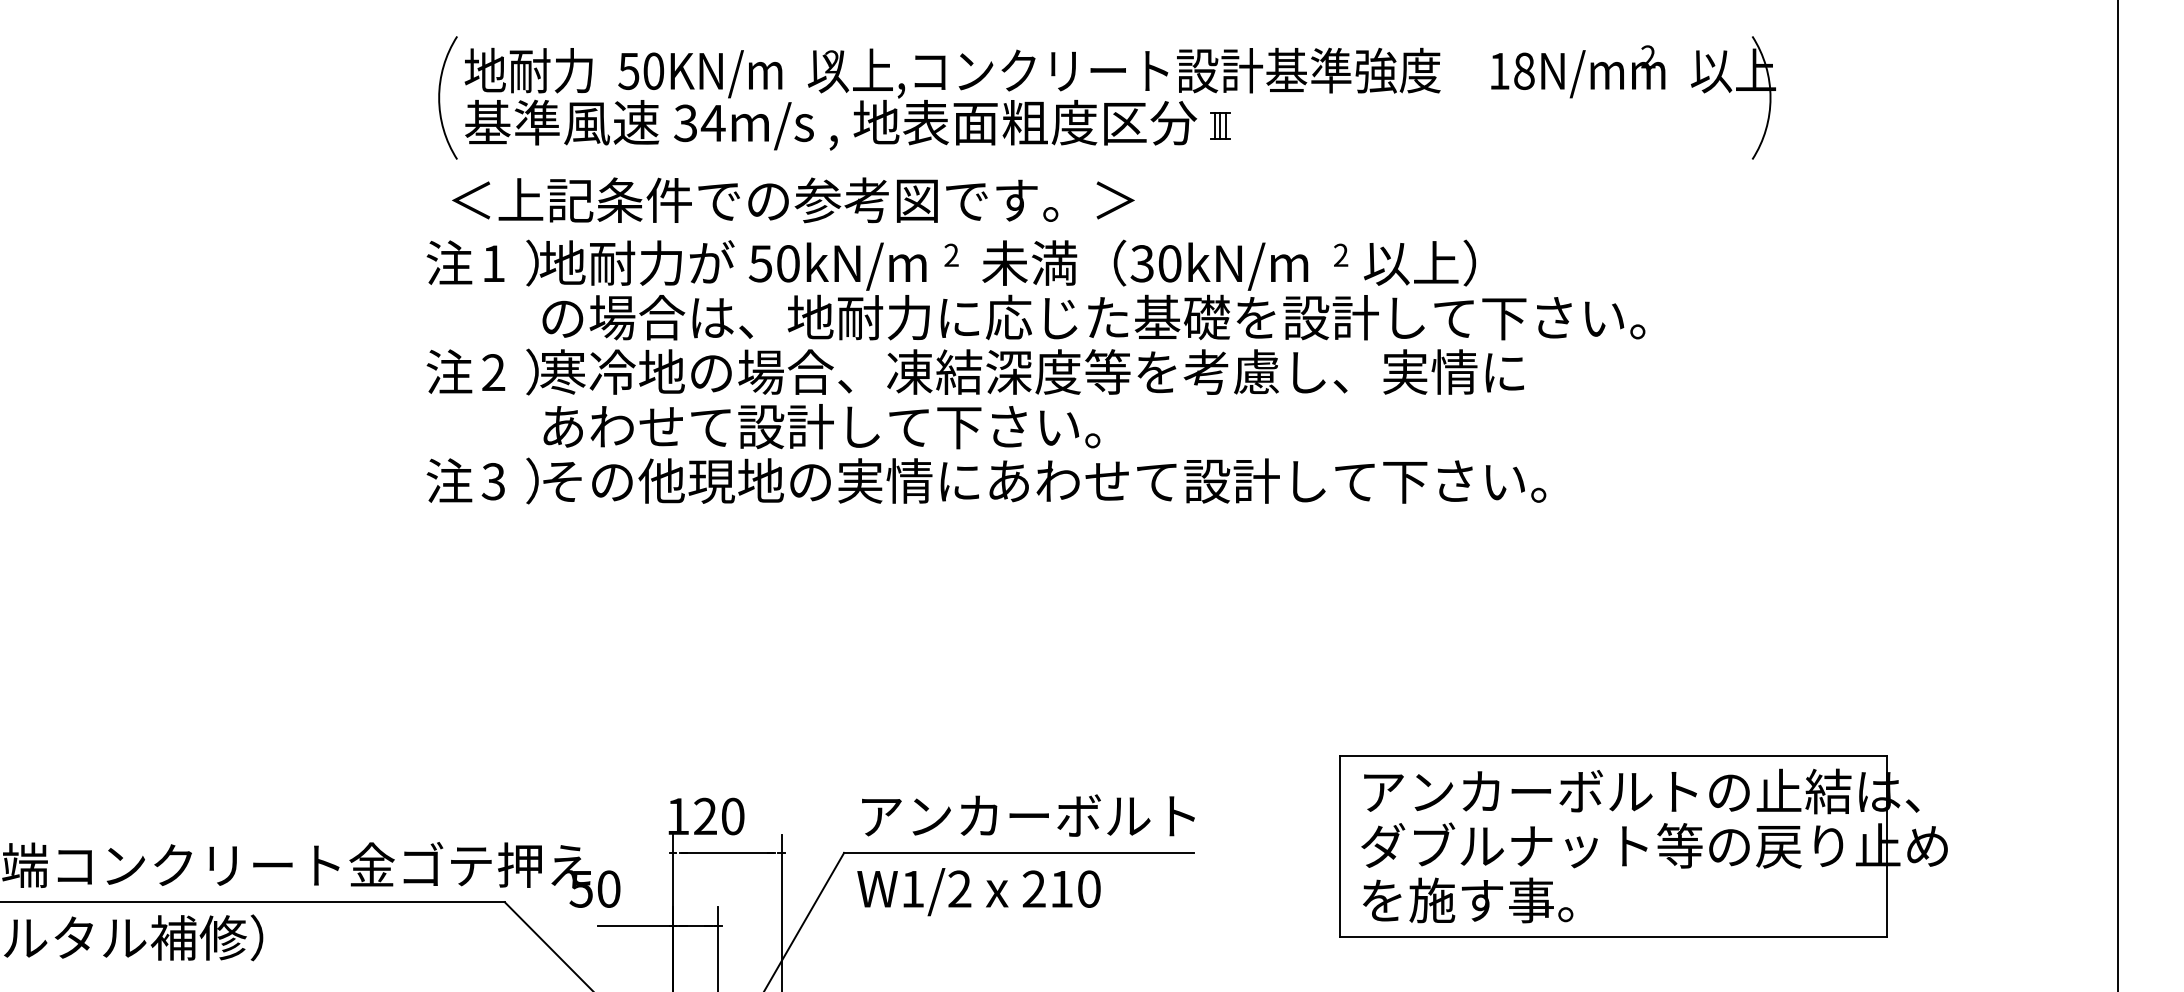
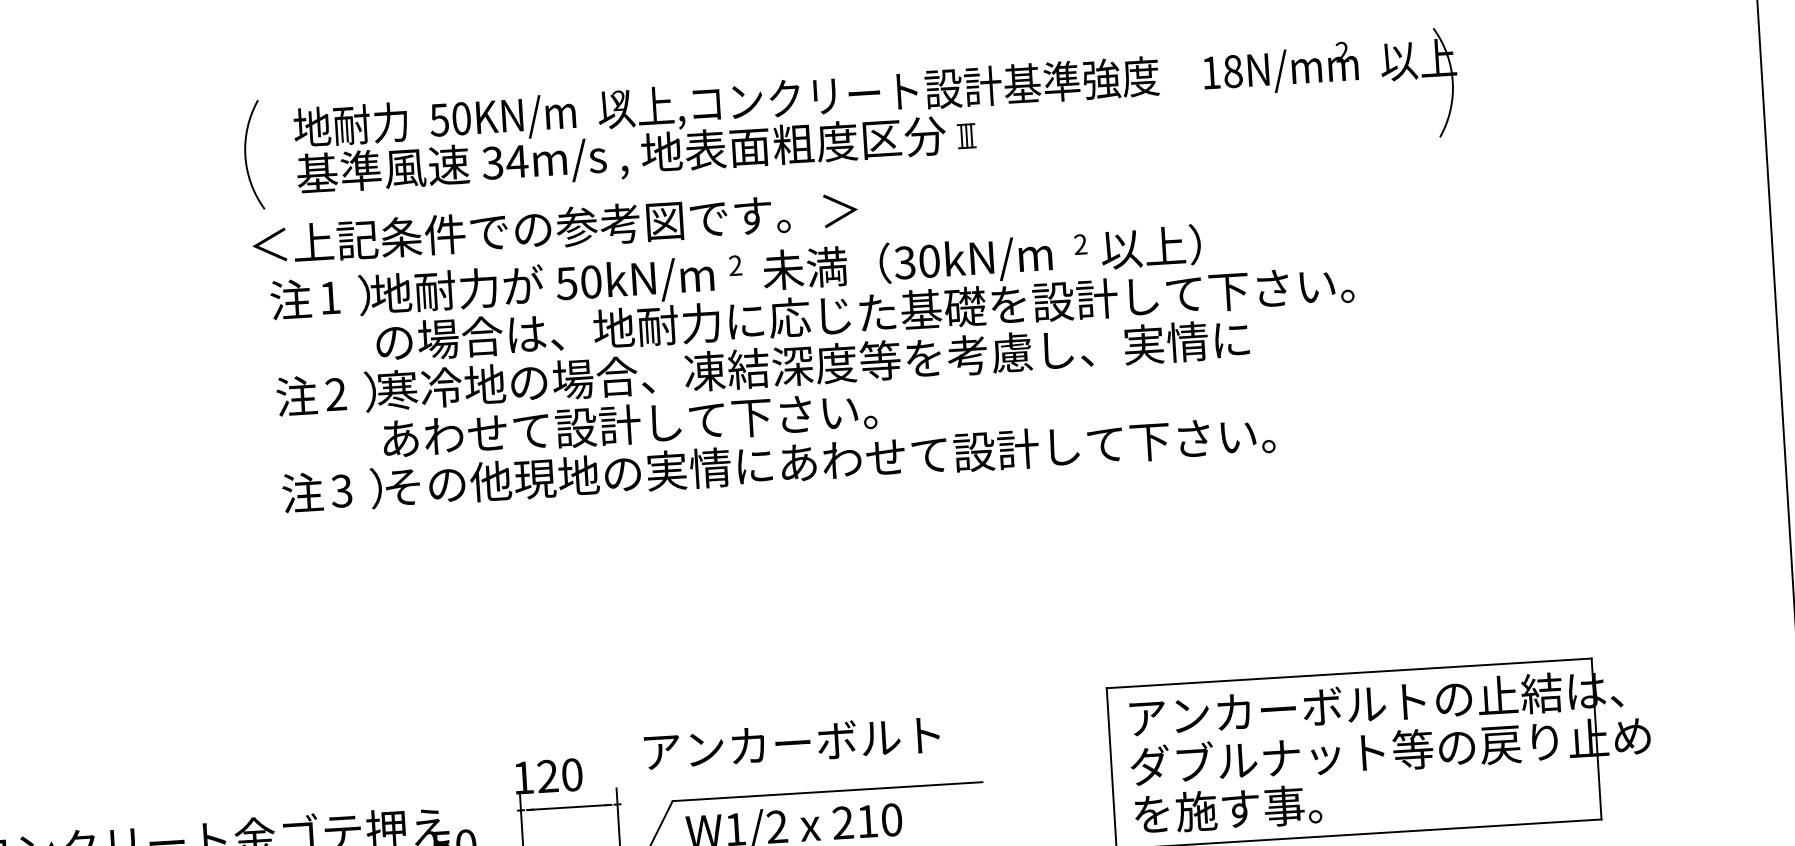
arc: (440, 97) -> (246, 155), moved
text: (793, 200) -> (555, 227), moved
text: (1028, 815) -> (792, 742), moved

